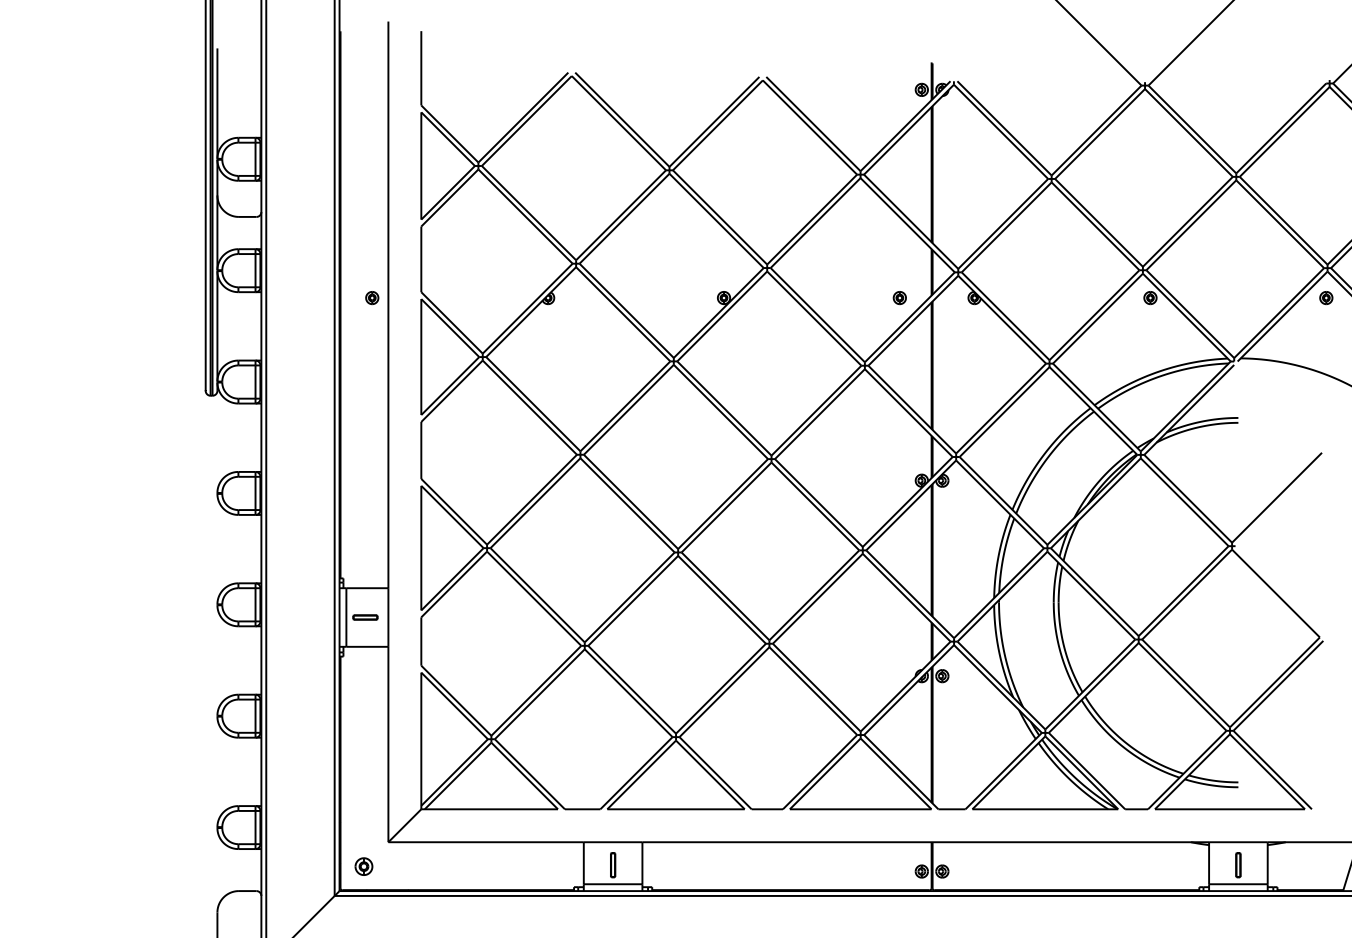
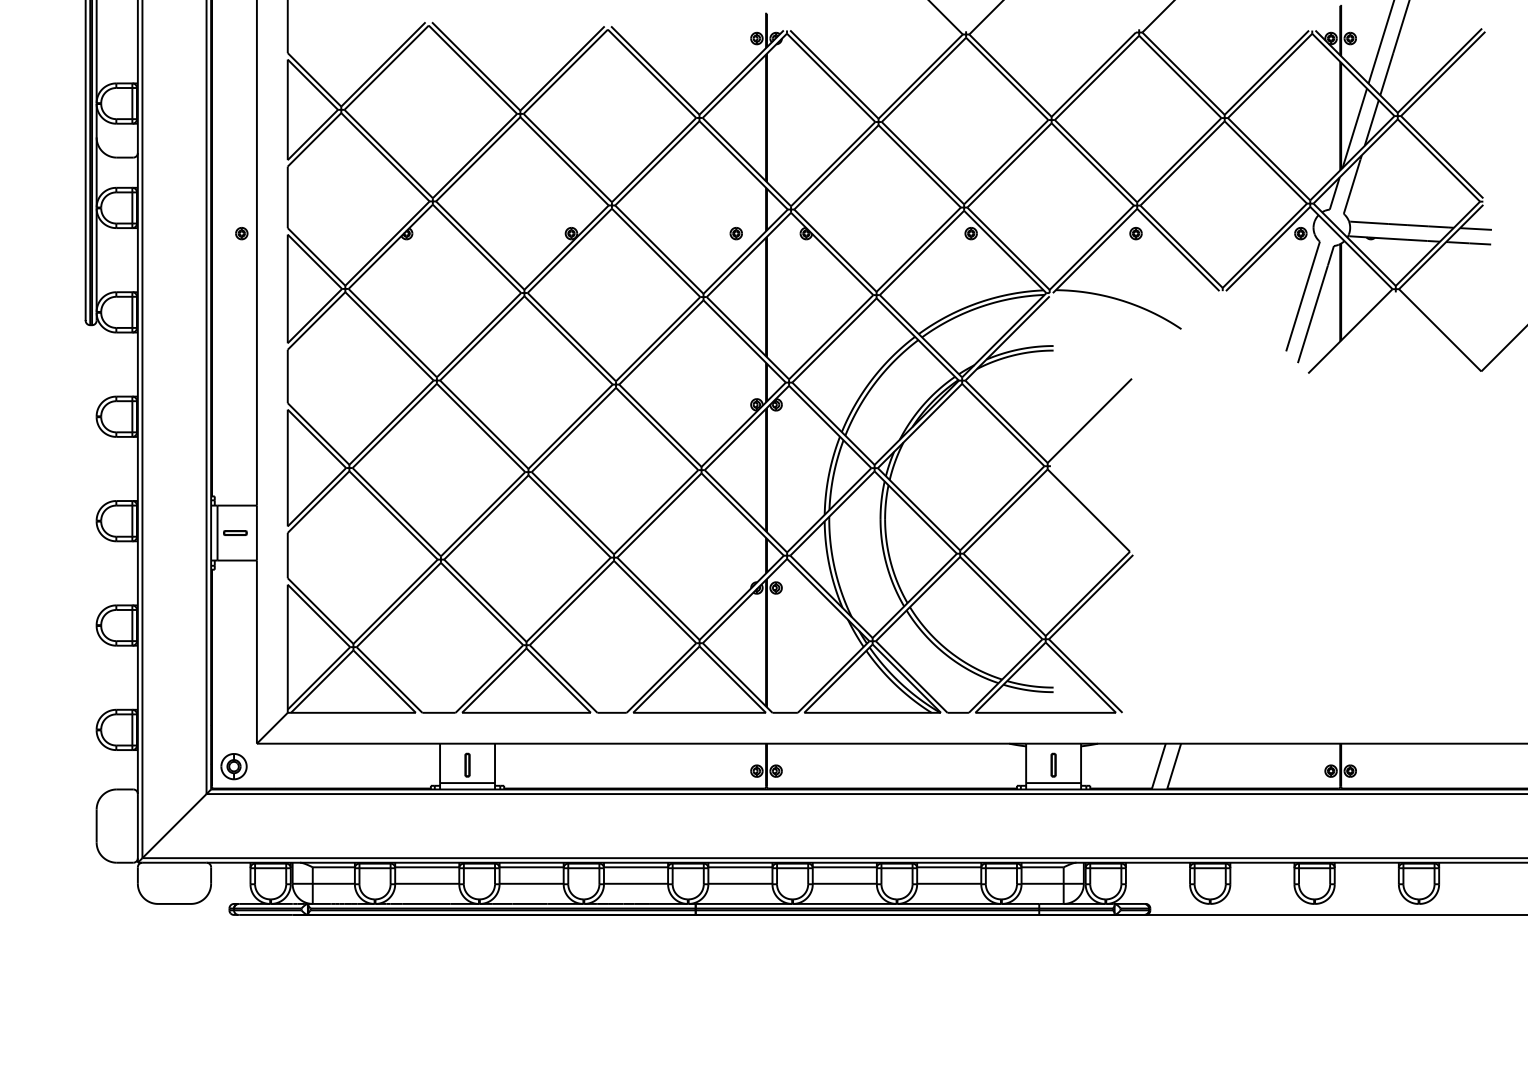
part: (363, 866) -> (233, 766), size x1.6

